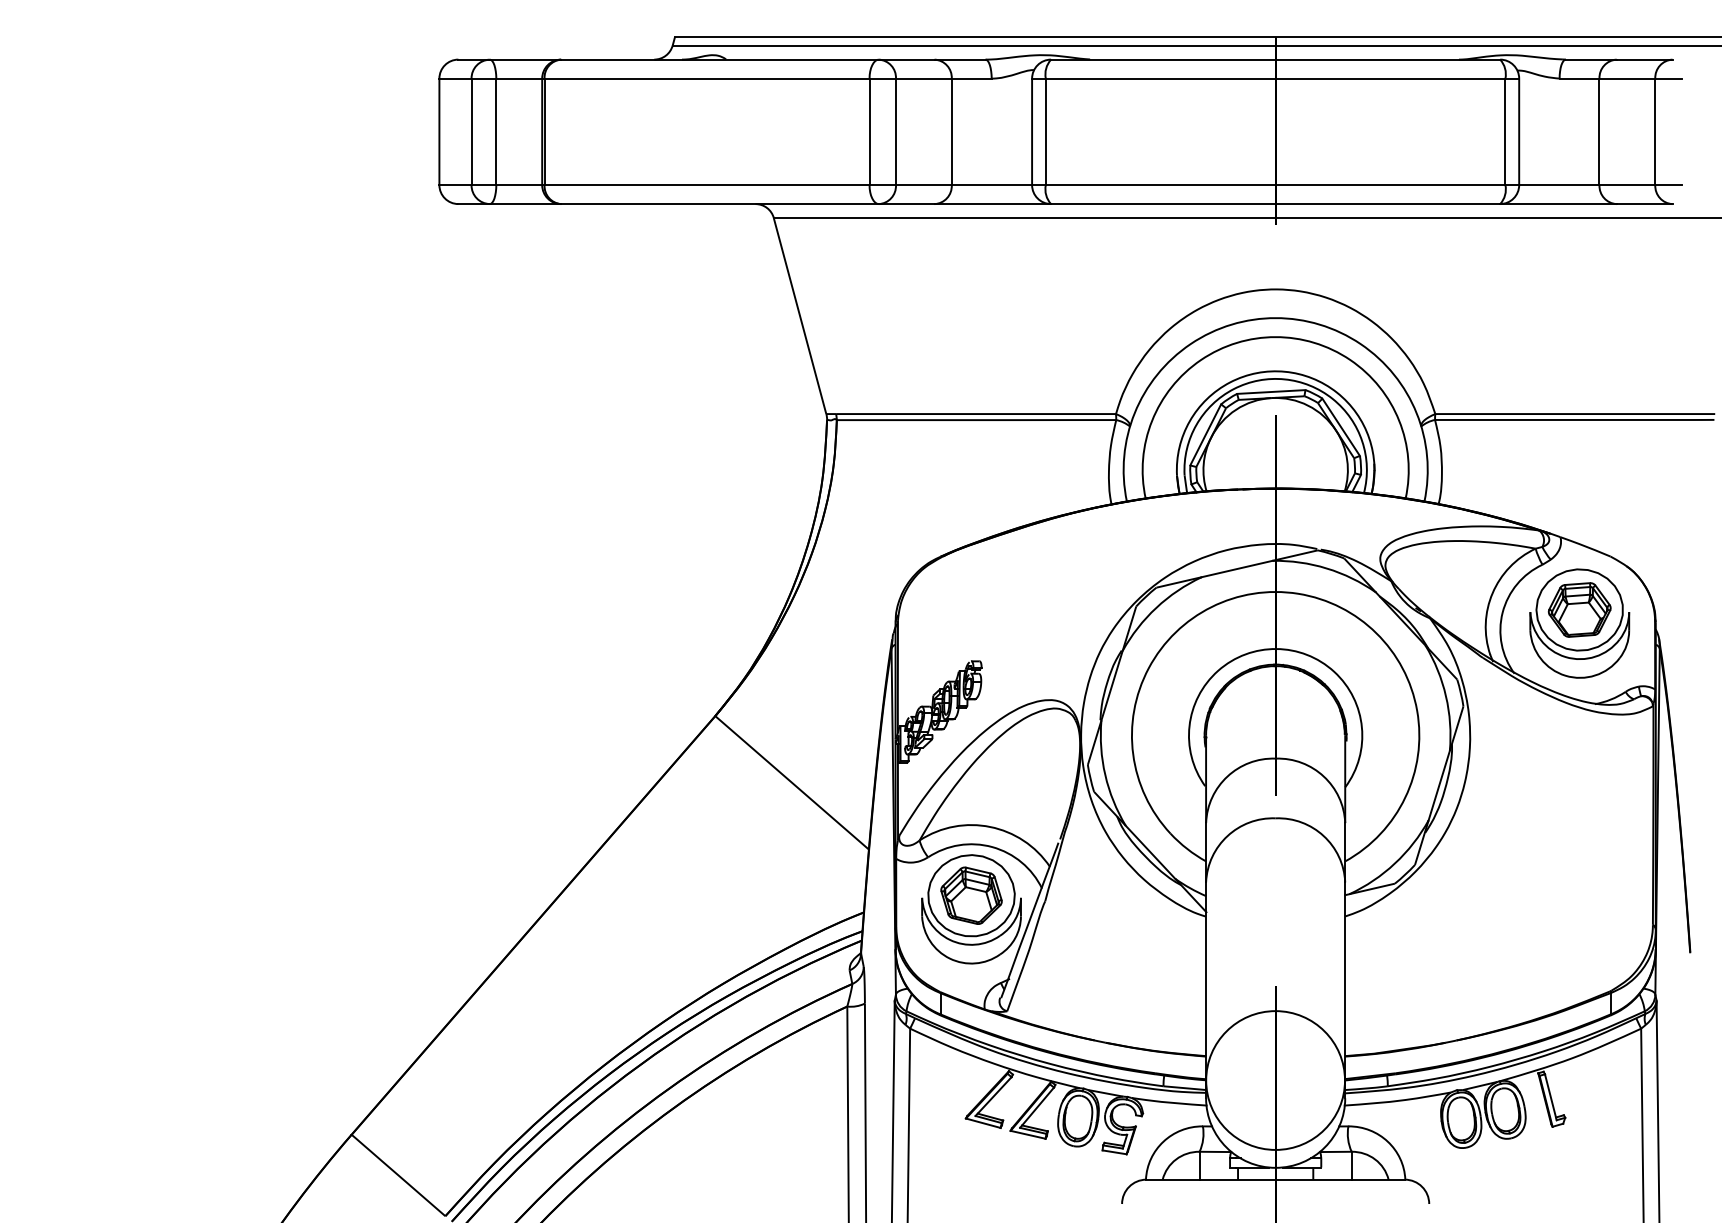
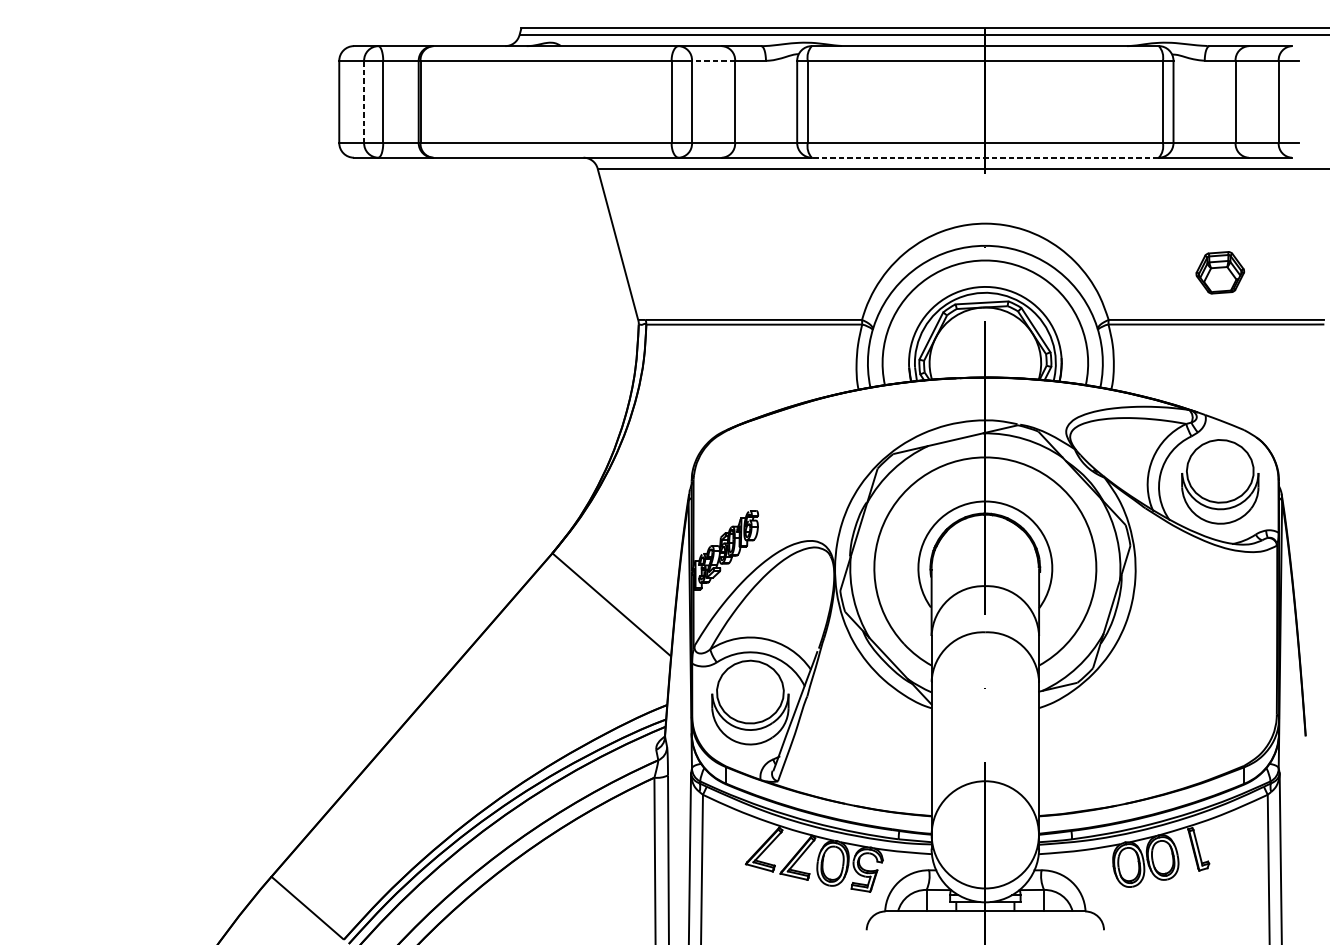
line: (923, 78) -> (713, 60), solid -> dashed
line: (471, 131) -> (364, 101), solid -> dashed
line: (1275, 204) -> (985, 158), solid -> dashed
part: (1579, 609) -> (1220, 272), moved
part: (971, 895) -> (750, 691), removed

